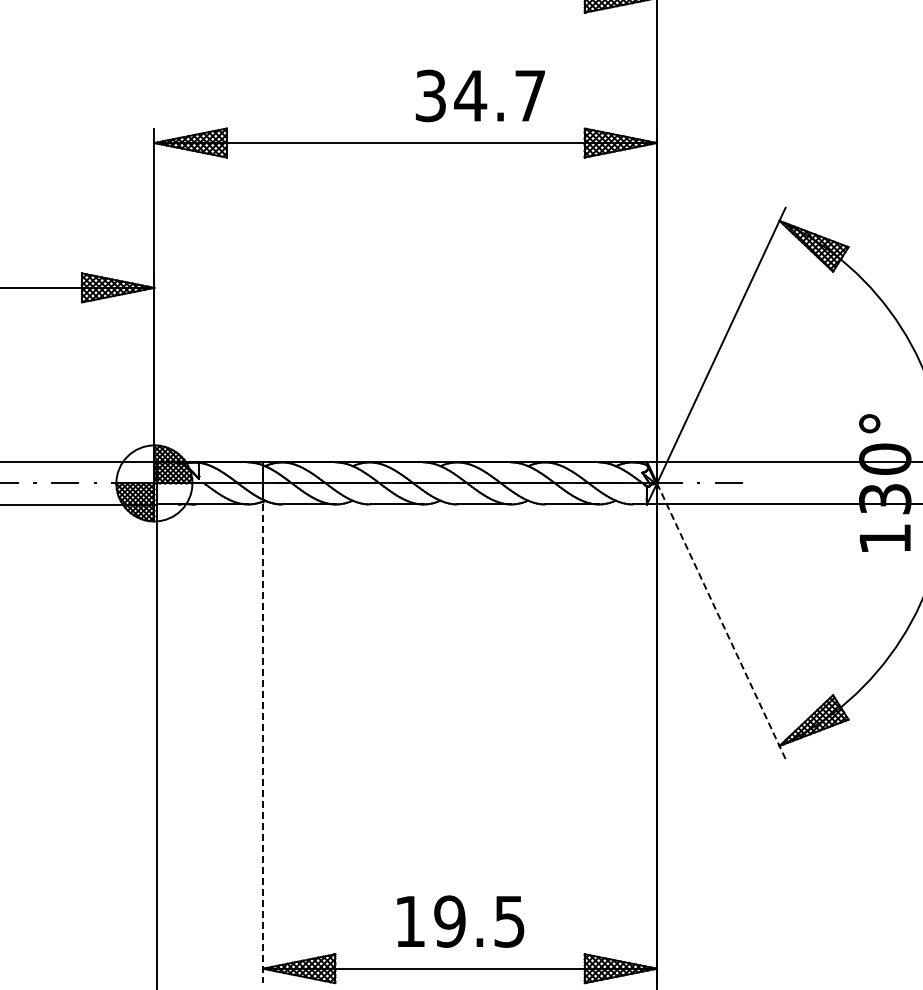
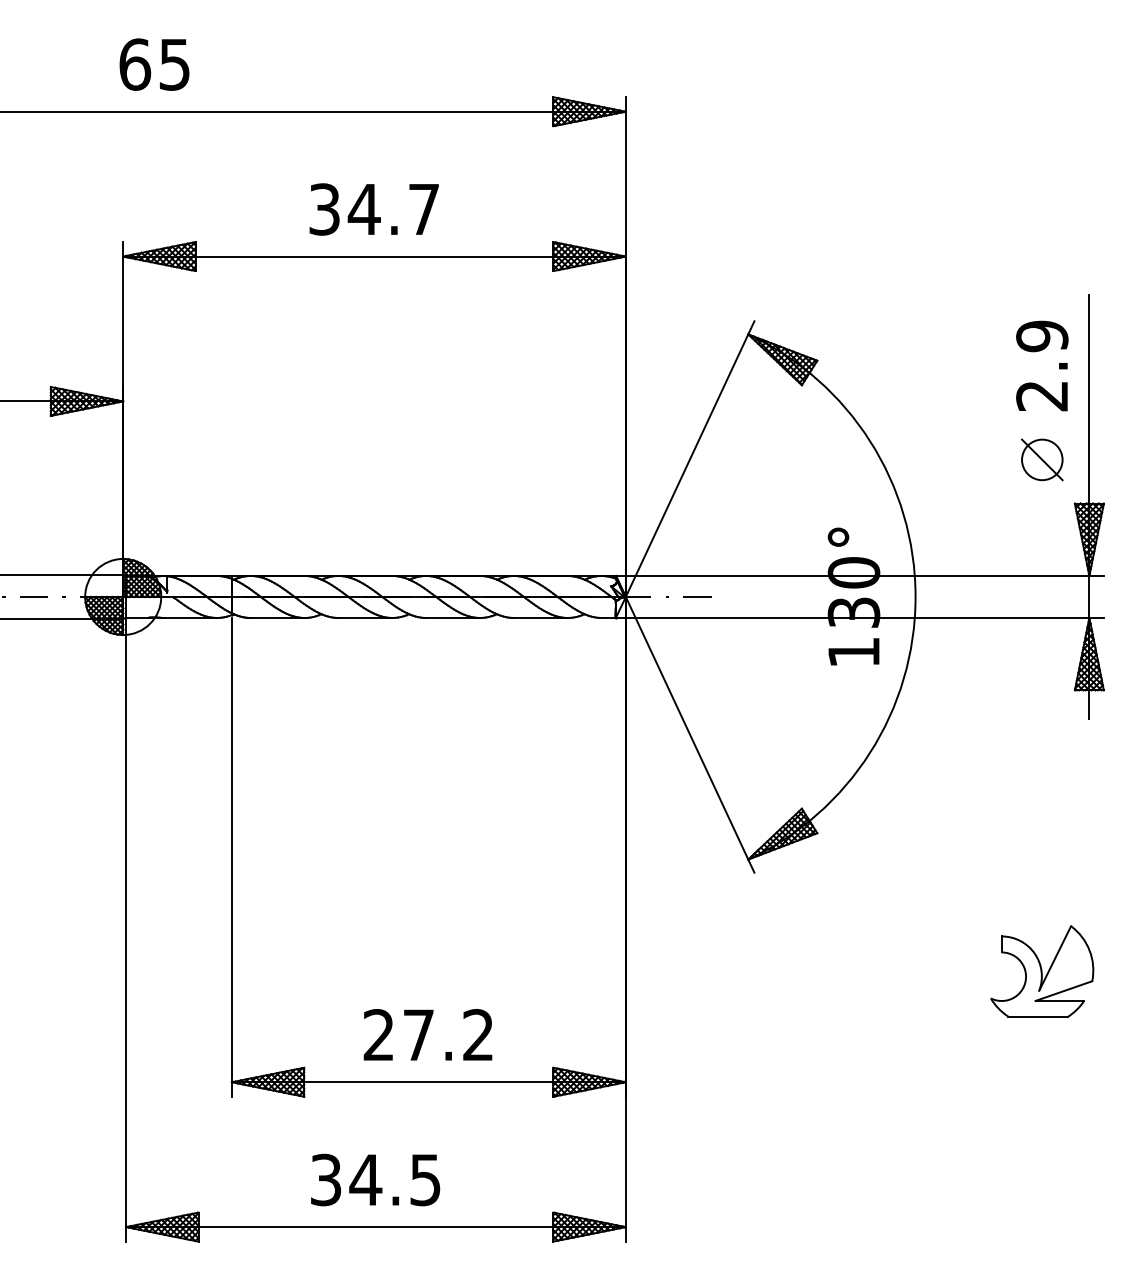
text: (479, 95) -> (373, 209), moved
line: (721, 621) -> (690, 735), dashed -> solid
line: (262, 743) -> (231, 857), dashed -> solid
text: (458, 921) -> (427, 1035), 19.5 -> 27.2

